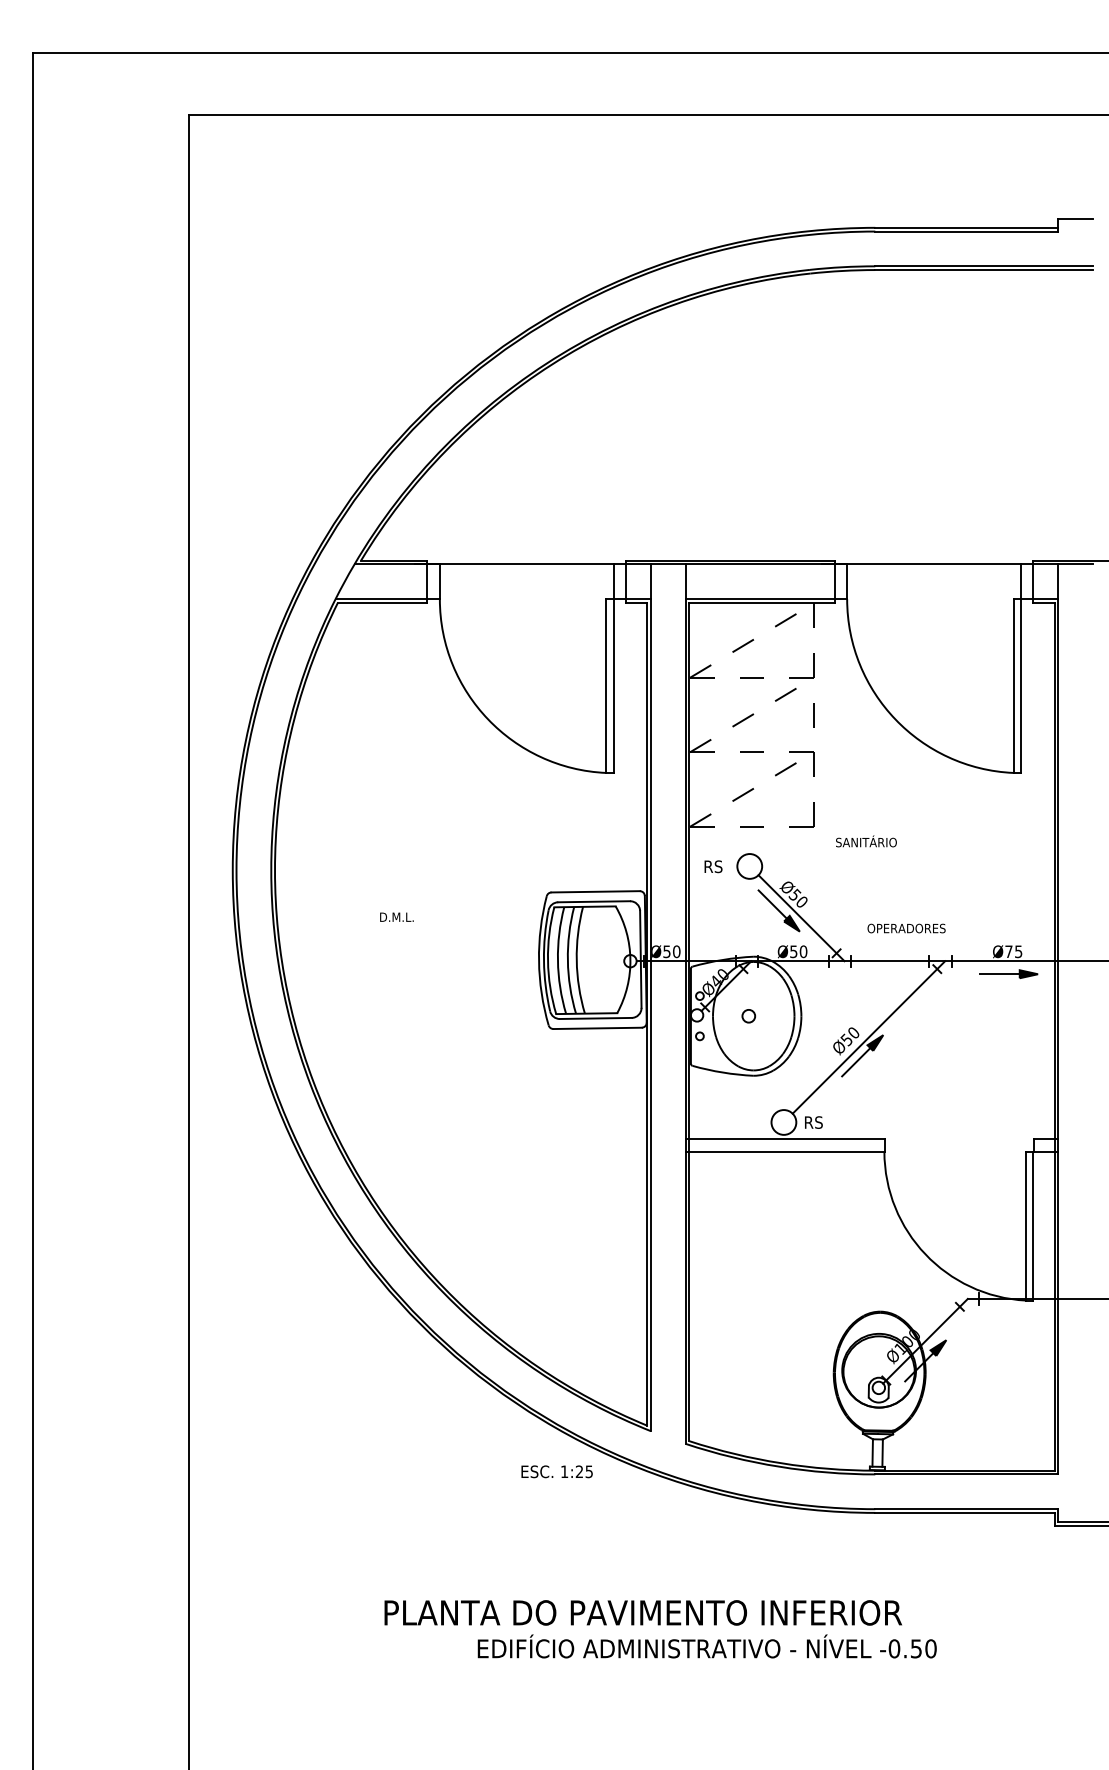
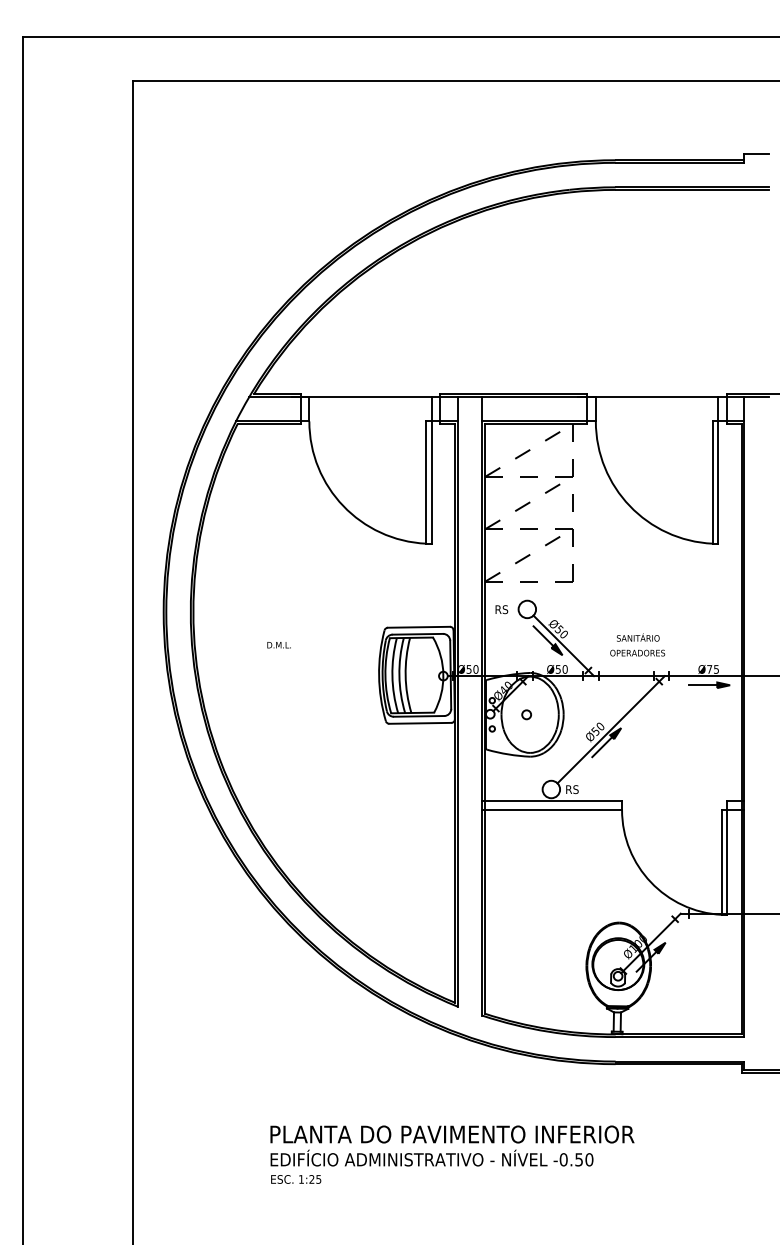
text: (866, 841) -> (638, 637), moved
text: (556, 1471) -> (295, 1179), moved
text: (706, 1646) -> (431, 1158), moved

